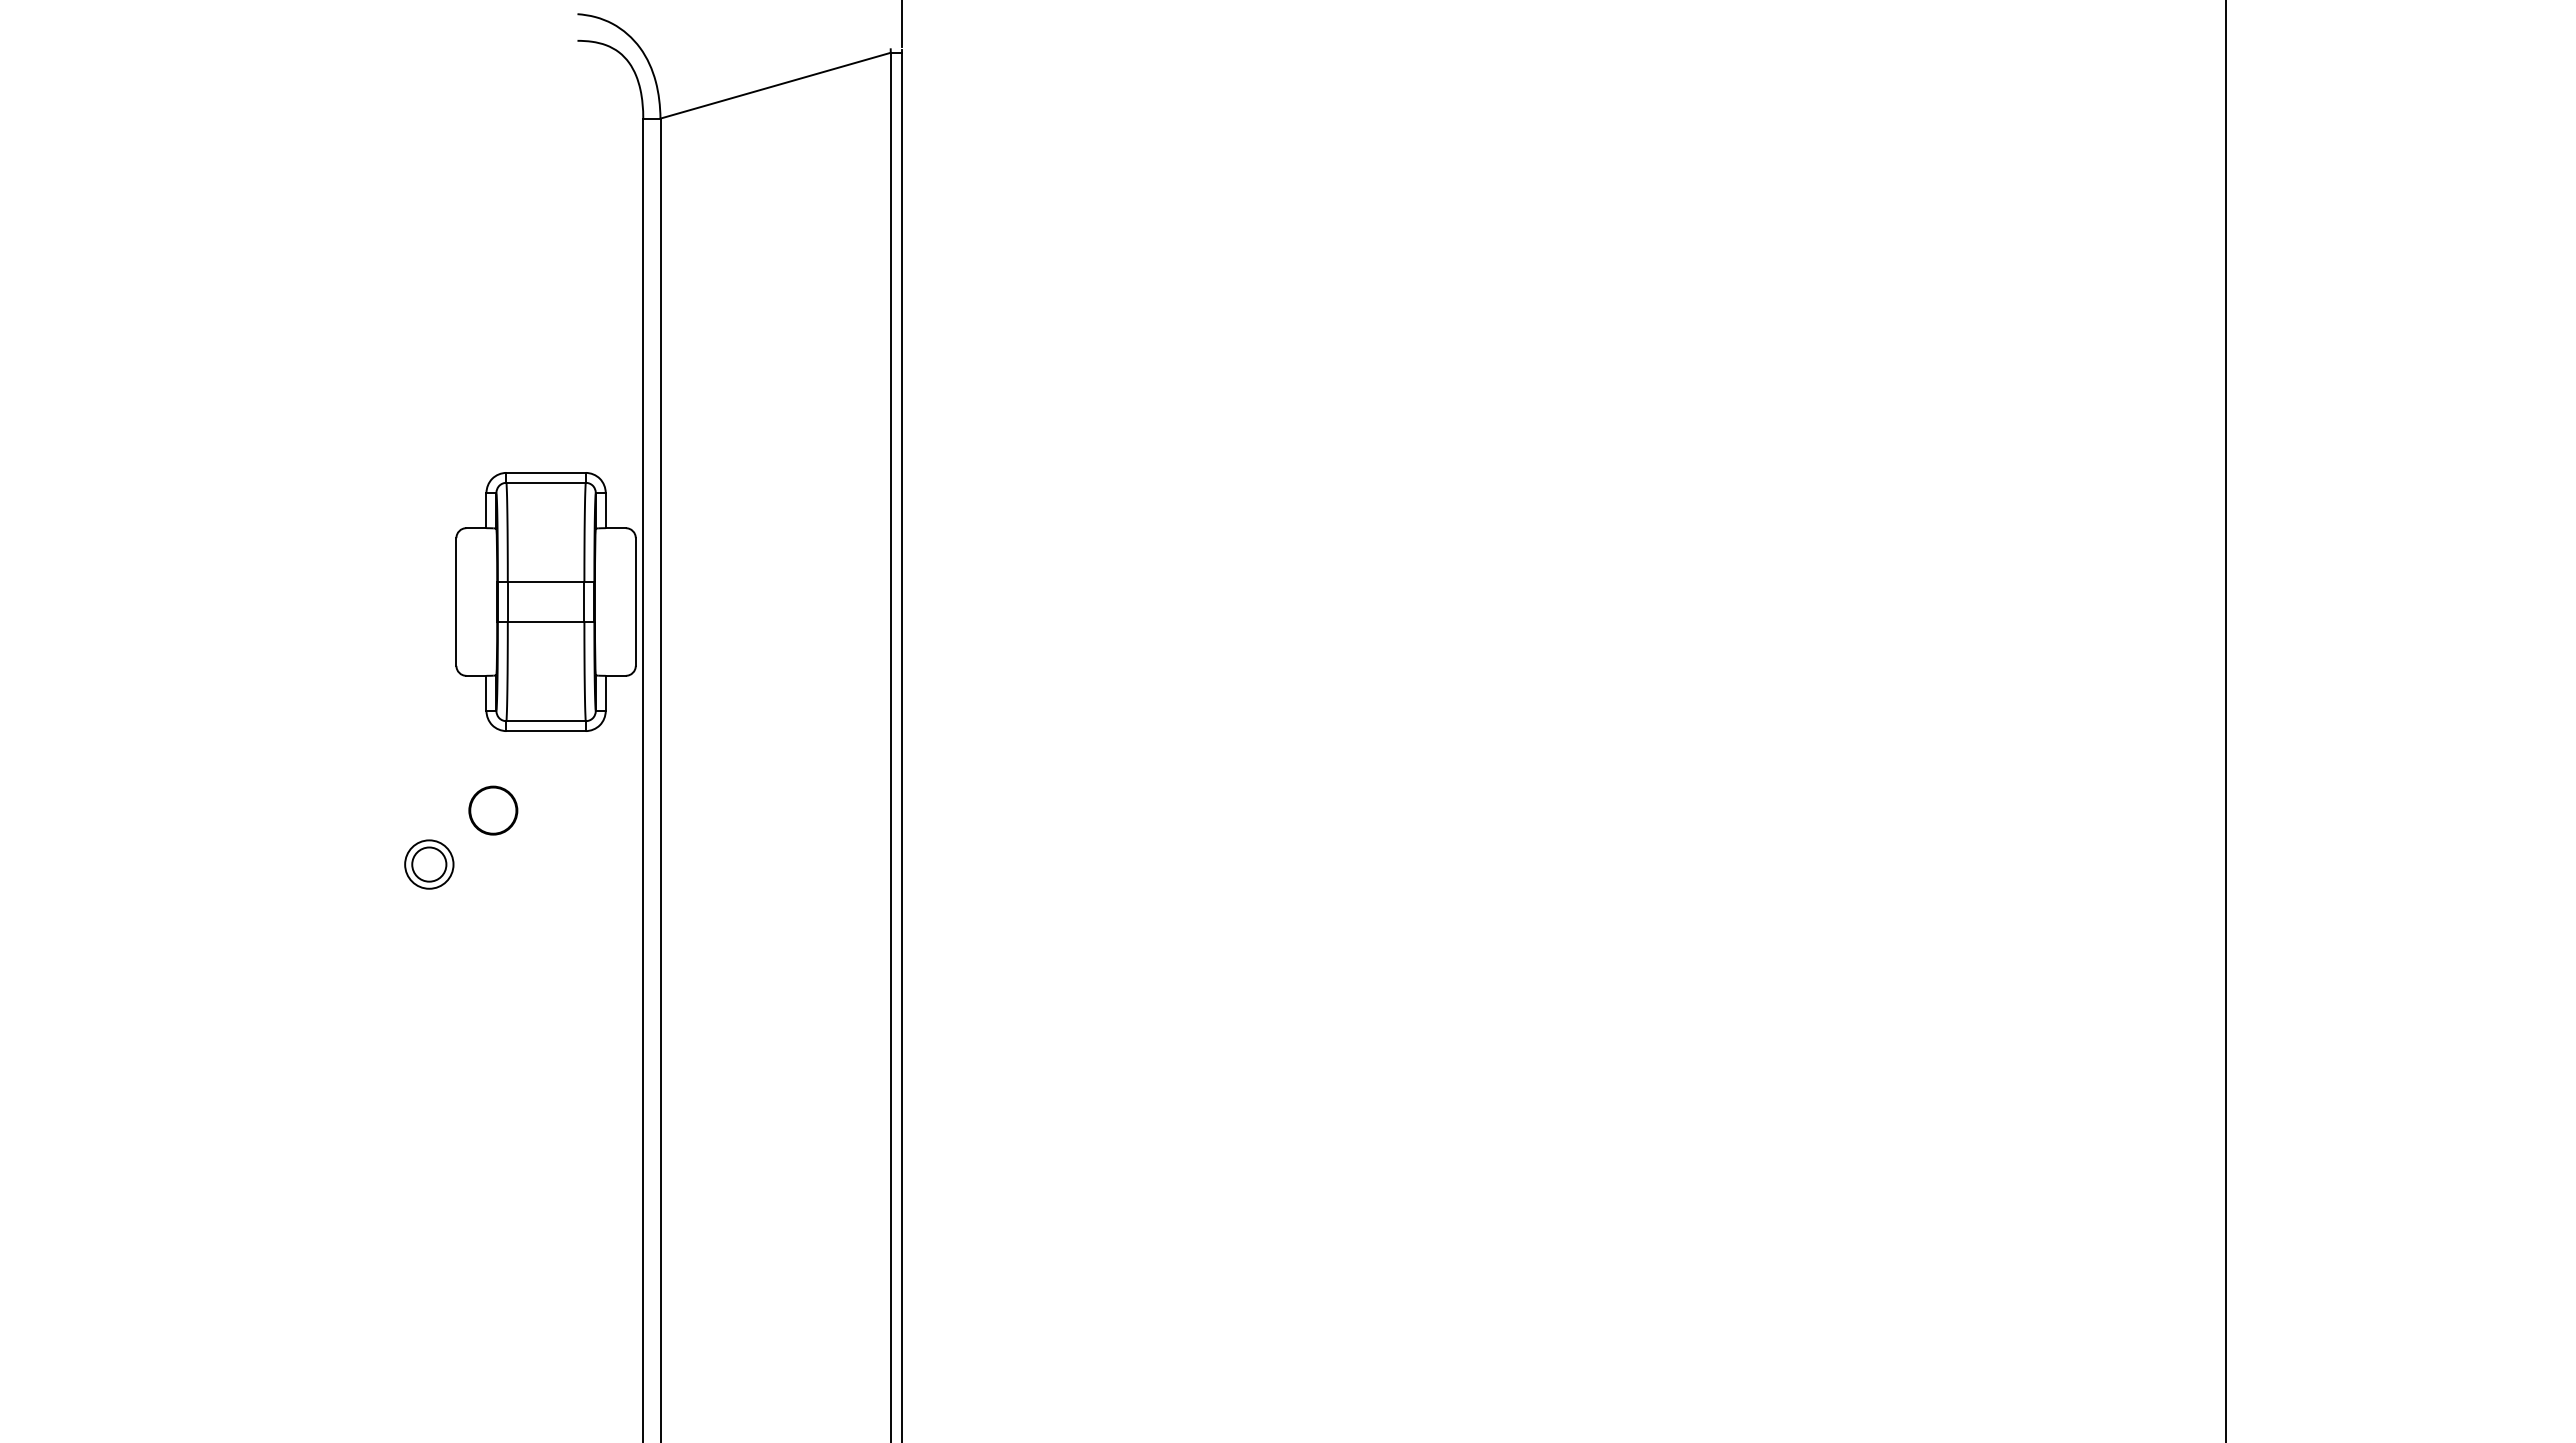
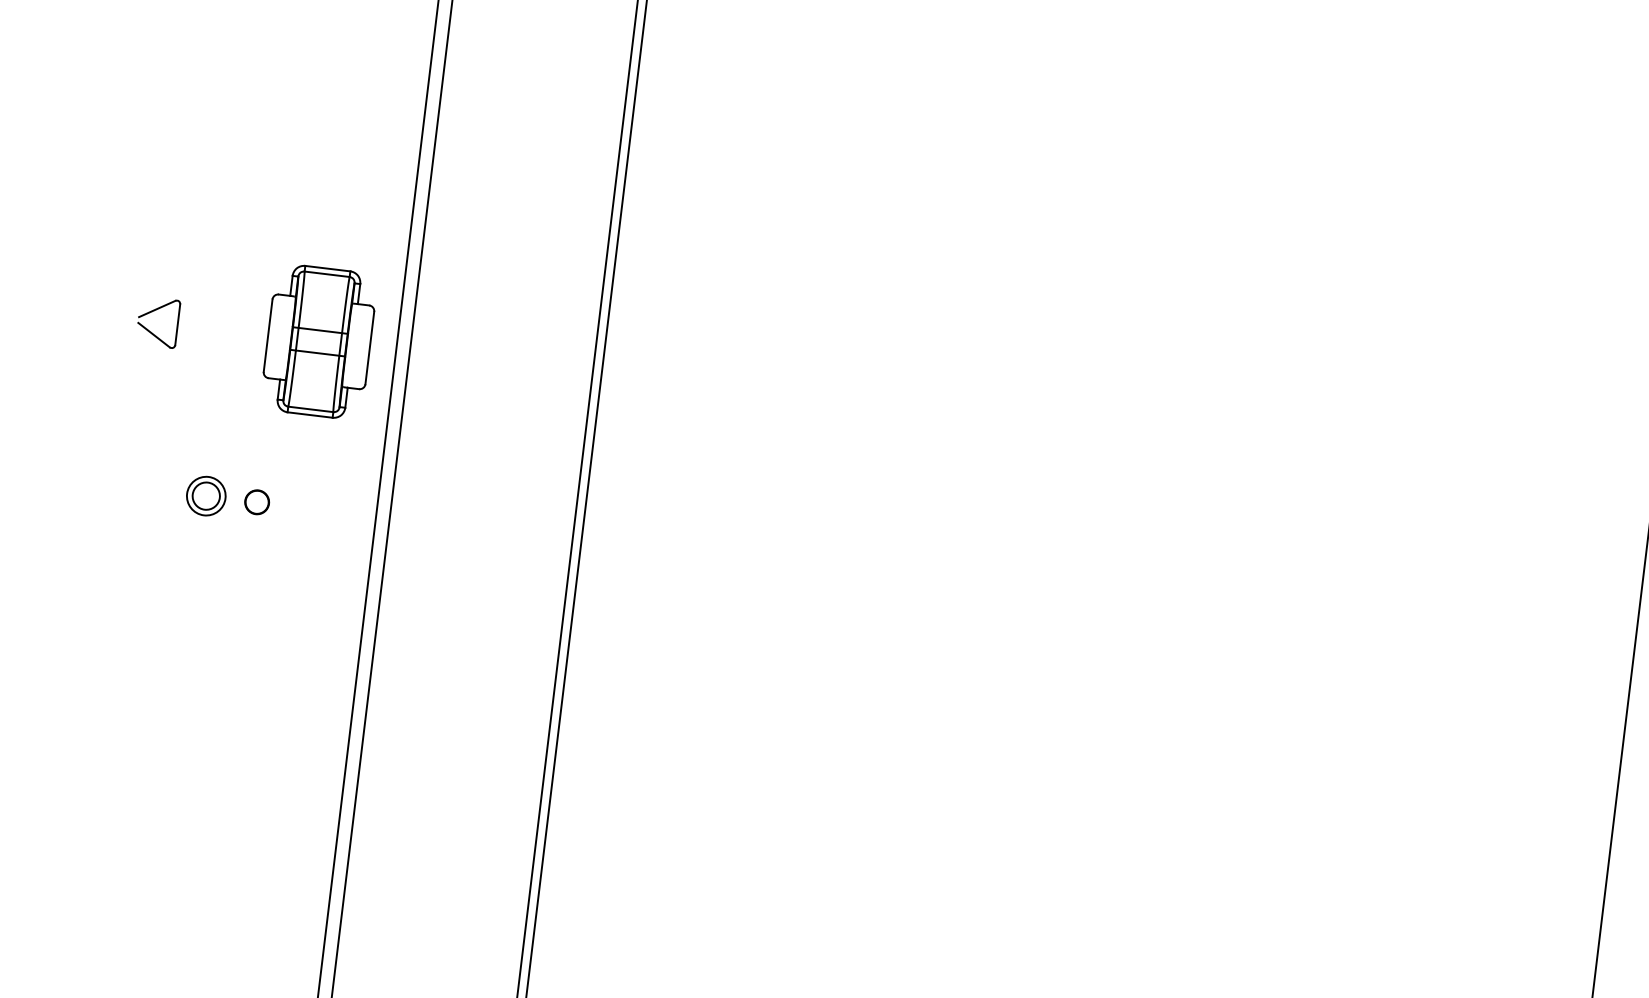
part: (334, 590) -> (152, 312), added
part: (545, 601) -> (318, 341), size x0.71
circle: (493, 810) -> (257, 502), size x0.62
part: (429, 864) -> (206, 496), moved

